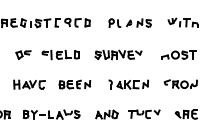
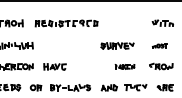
part: (129, 22) -> (125, 23), removed
part: (47, 54) -> (67, 45), removed
part: (178, 54) -> (159, 45), size x0.6
part: (74, 84) -> (86, 66), removed
part: (128, 84) -> (124, 66), size x0.7

